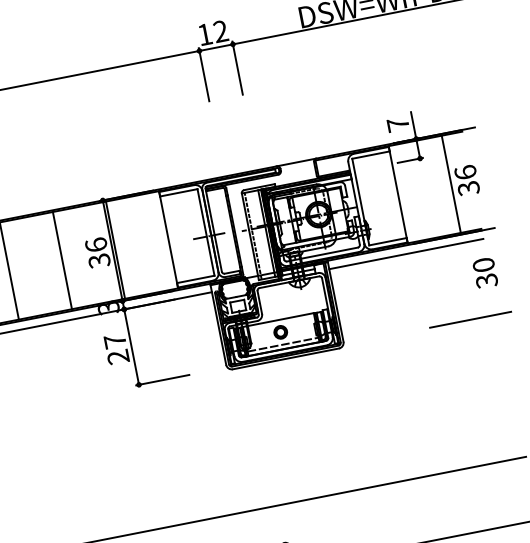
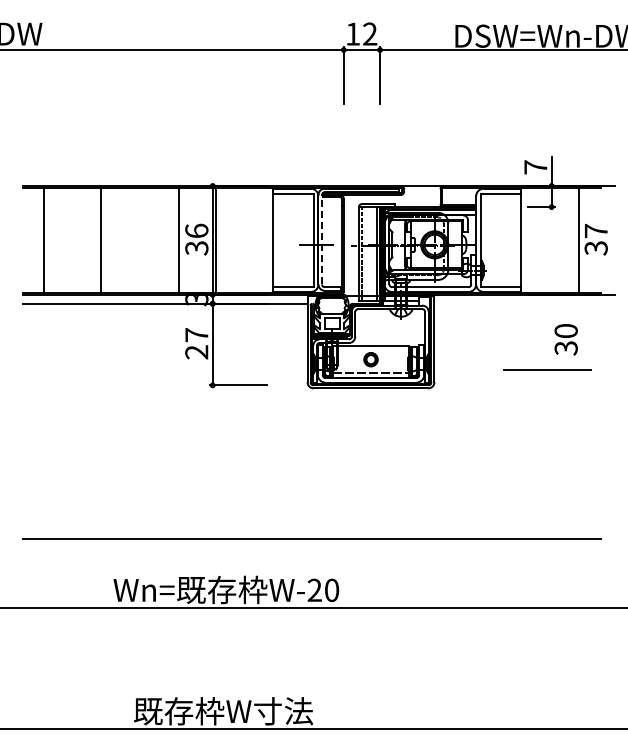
text: (464, 172) -> (595, 230), 36 -> 37
line: (214, 230) -> (322, 239), solid -> dashed
line: (405, 253) -> (517, 303), removed
line: (62, 259) -> (179, 239), moved
text: (484, 272) -> (565, 339), moved
line: (470, 318) -> (547, 369), moved

